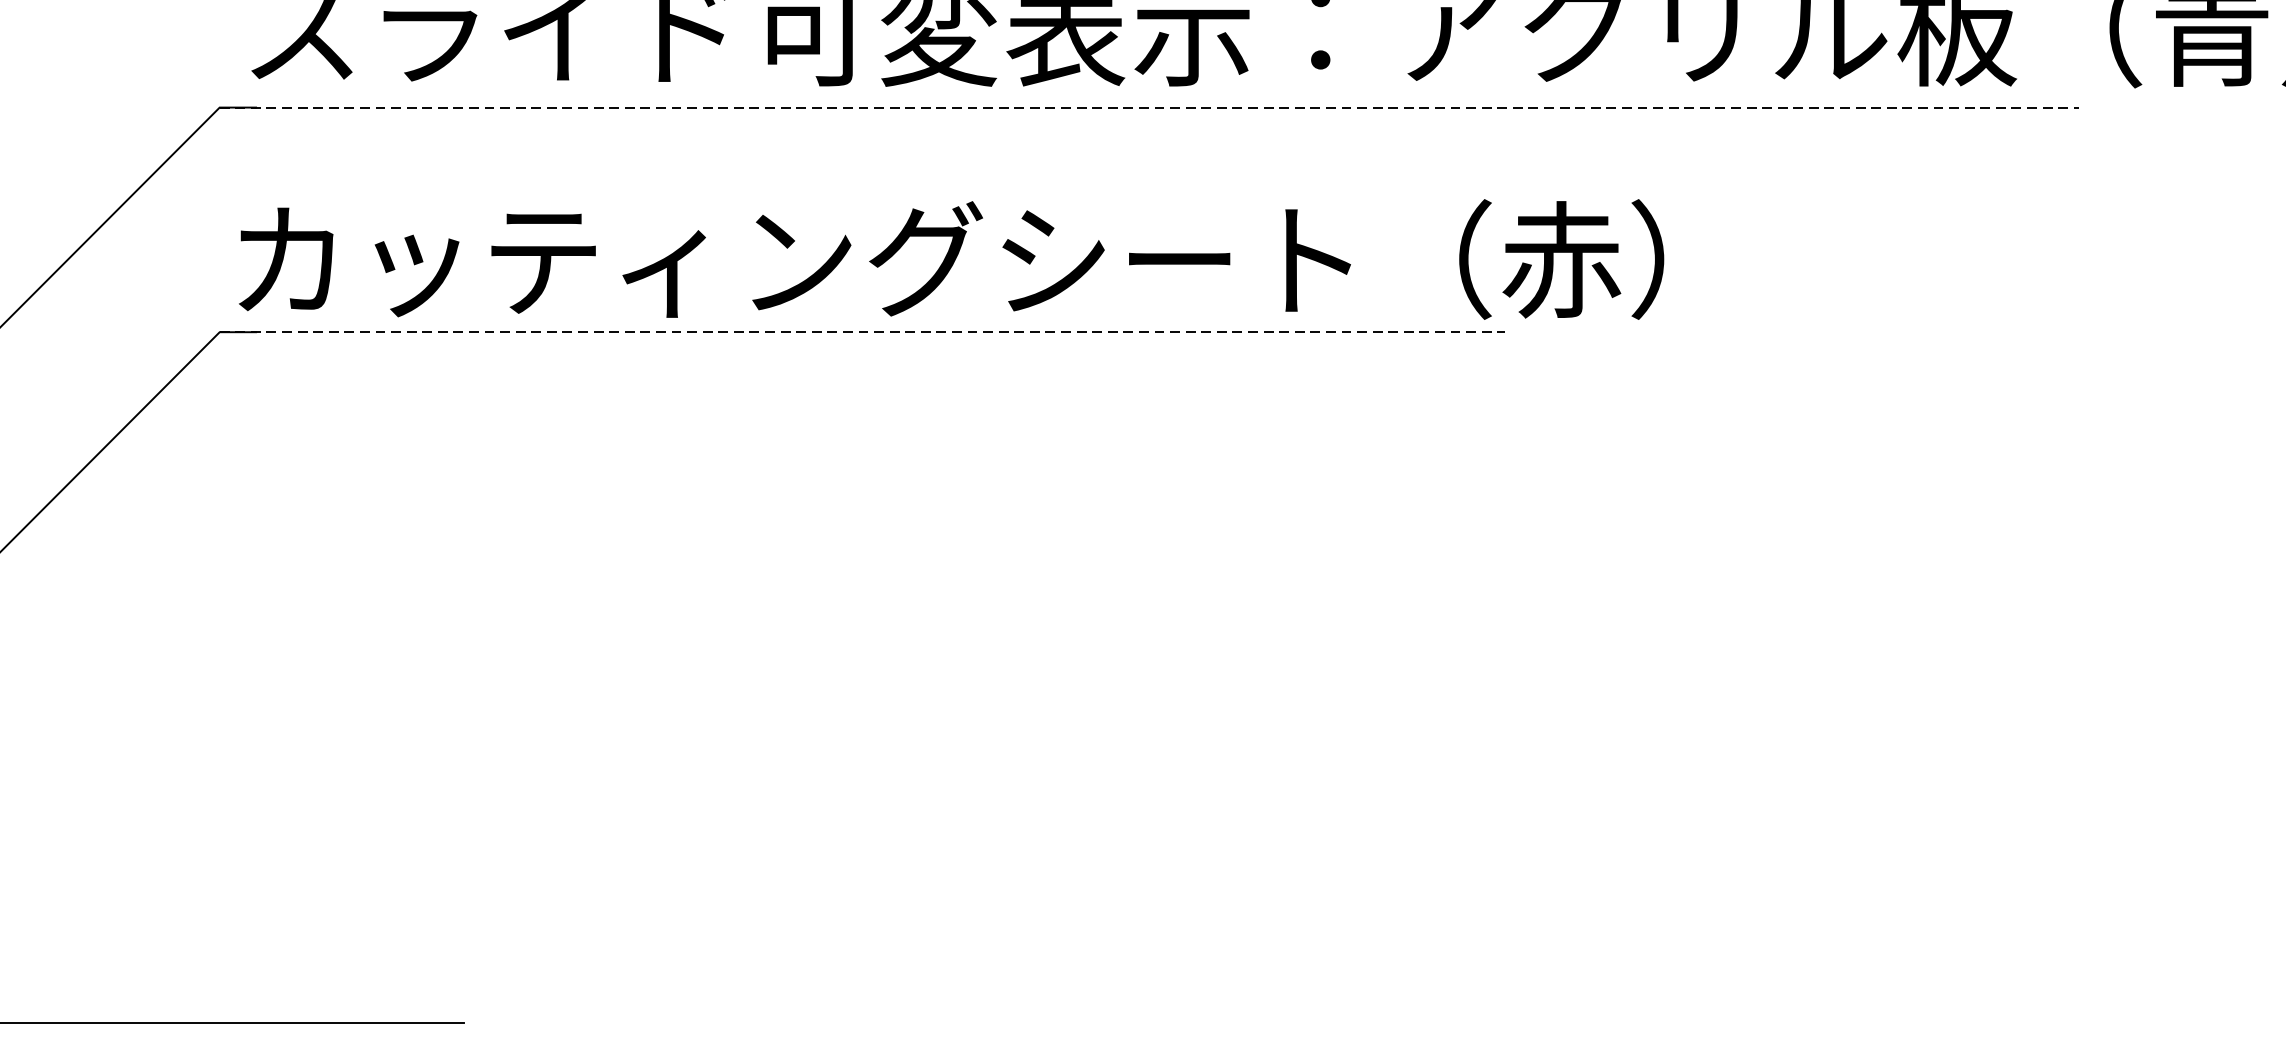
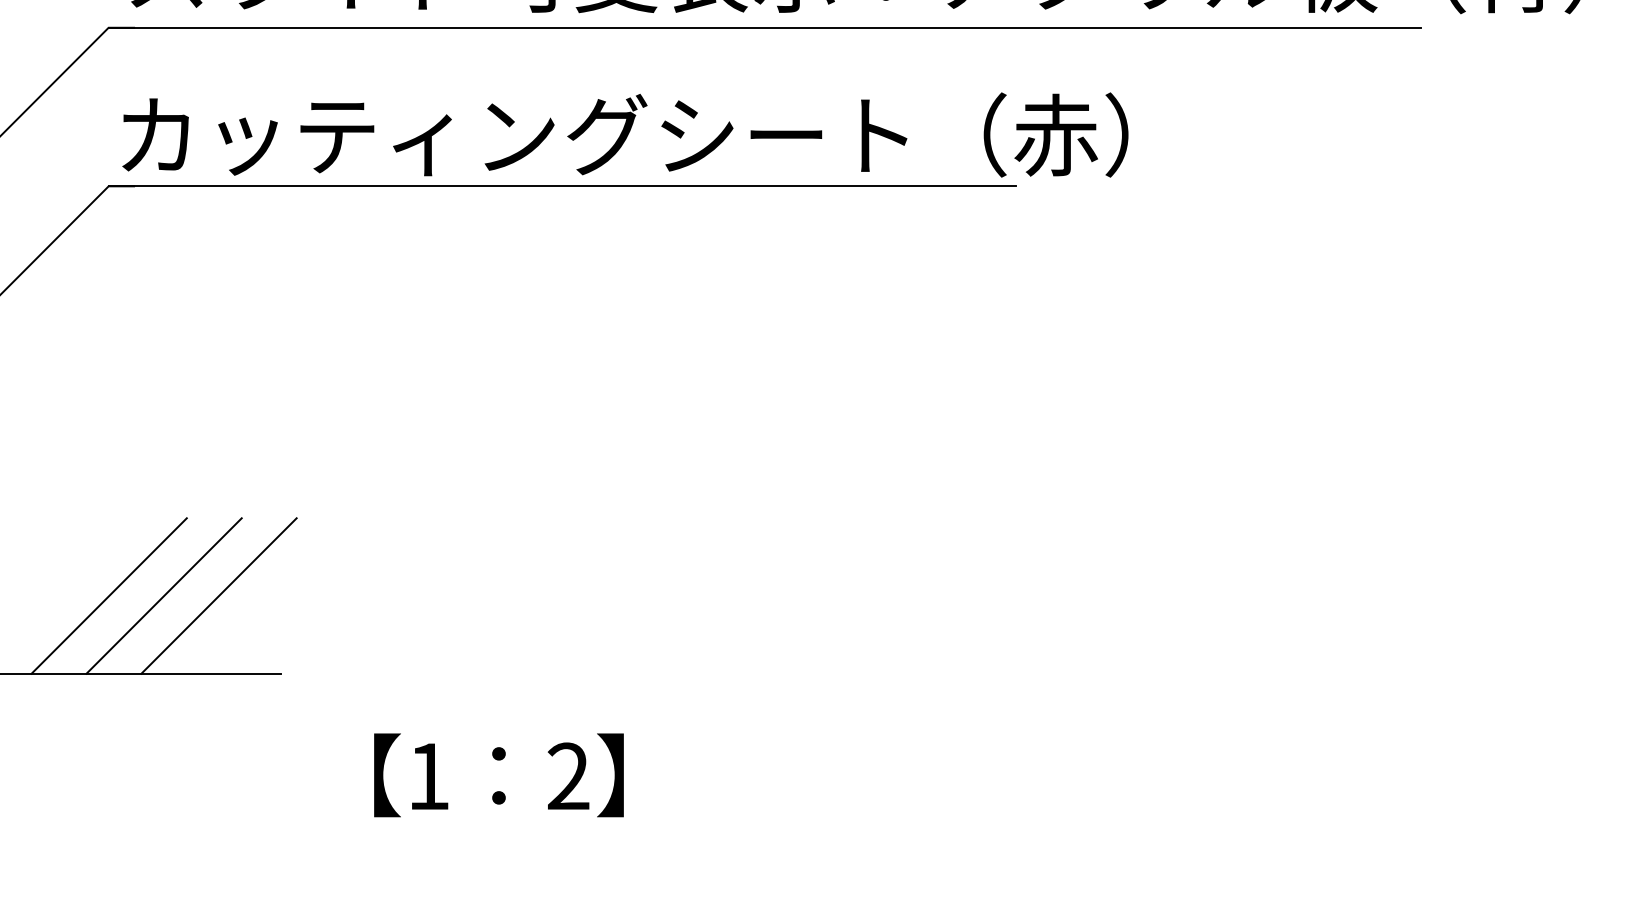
line: (1150, 107) -> (765, 27), dashed -> solid
line: (862, 332) -> (562, 186), dashed -> solid
line: (219, 911) -> (108, 595), added
line: (297, 911) -> (163, 595), added
line: (375, 911) -> (218, 595), added

